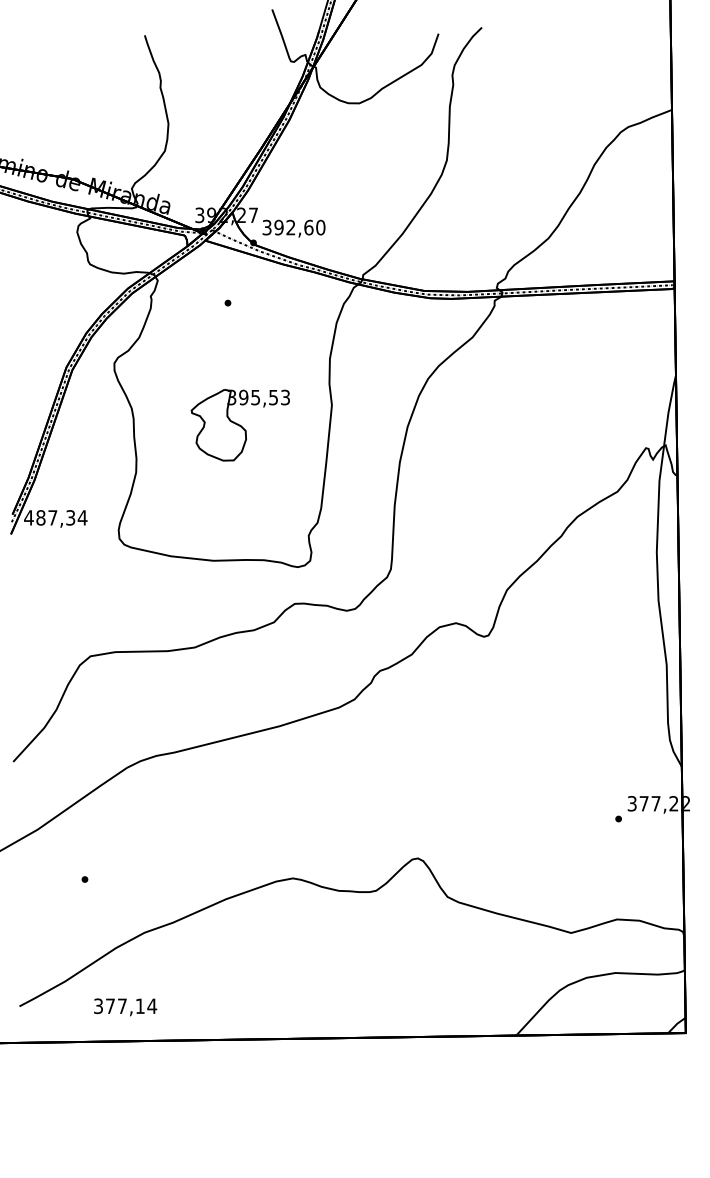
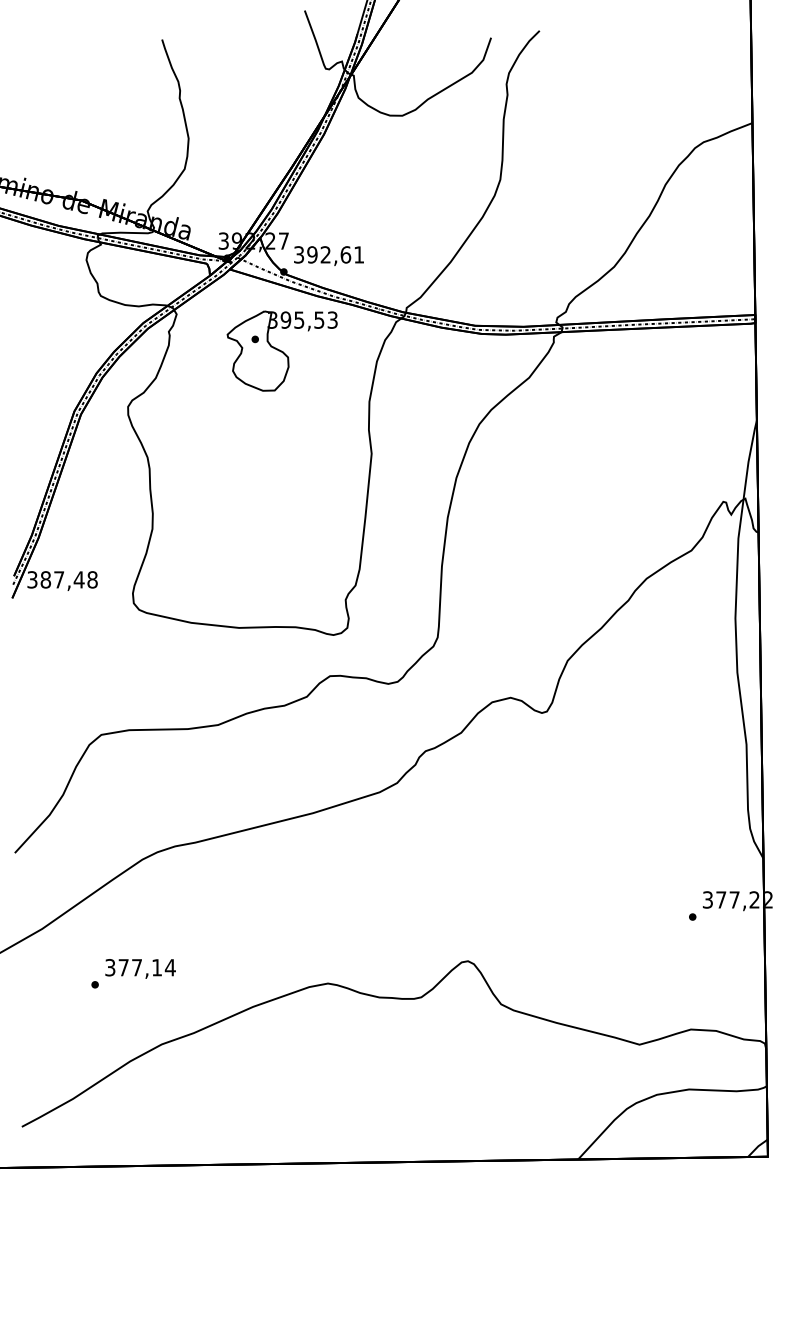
text: (321, 227) -> (359, 254), 392,60 -> 392,61
part: (239, 424) -> (281, 350), moved
text: (55, 517) -> (62, 579), 487,34 -> 387,48
text: (125, 1006) -> (140, 968), moved

